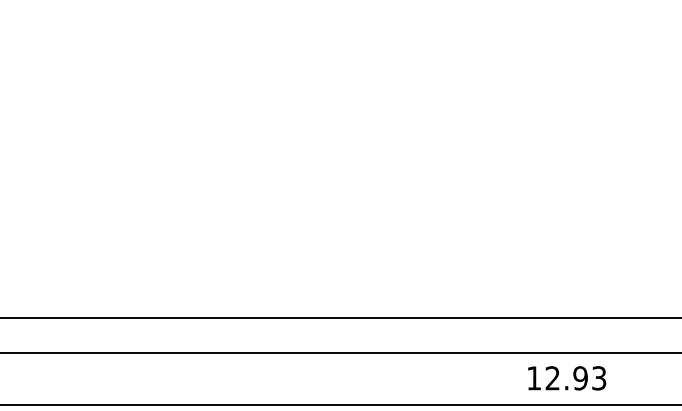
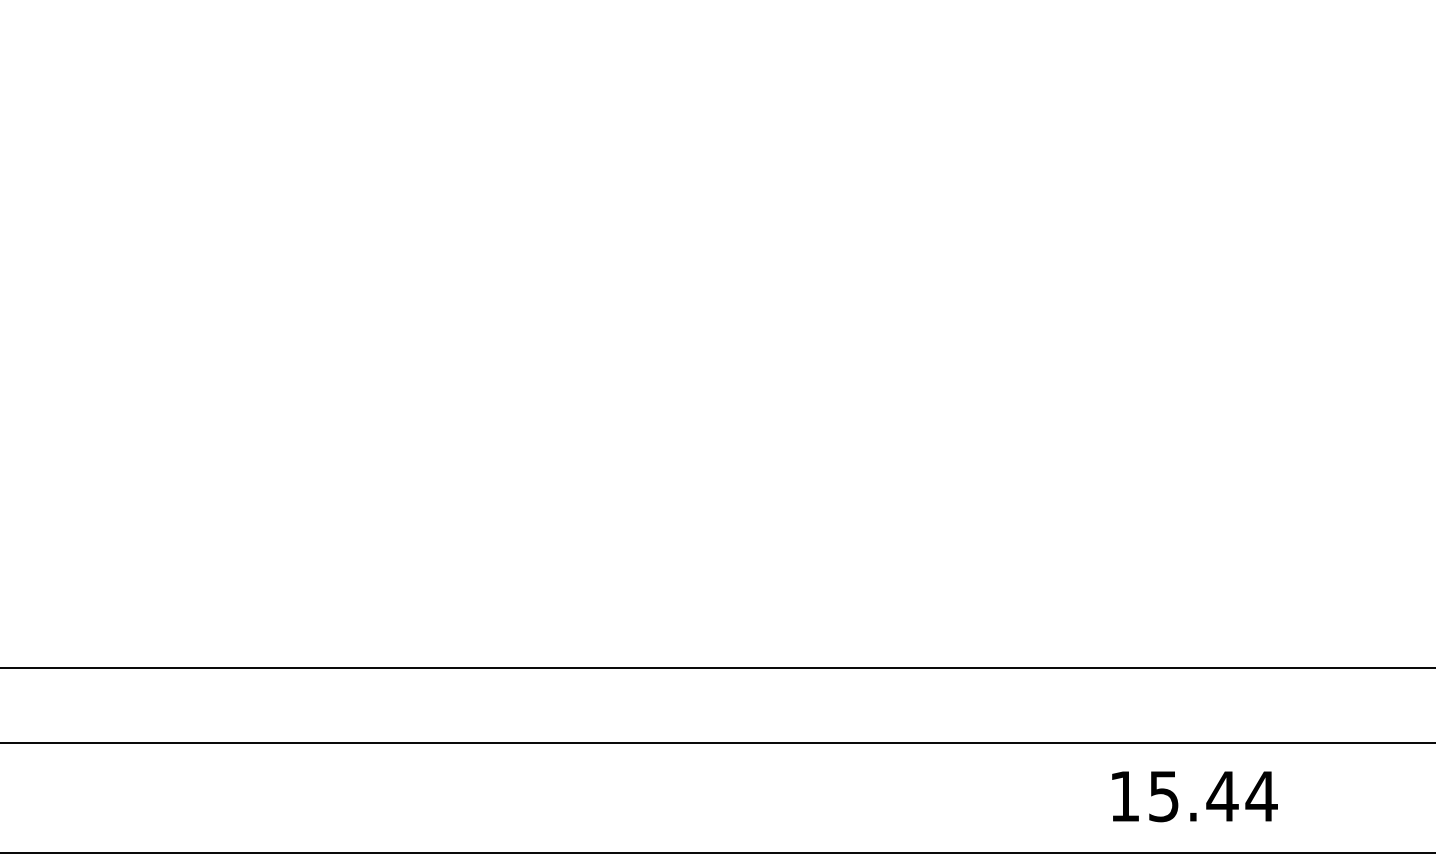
text: (575, 378) -> (1211, 796), 12.93 -> 15.44

